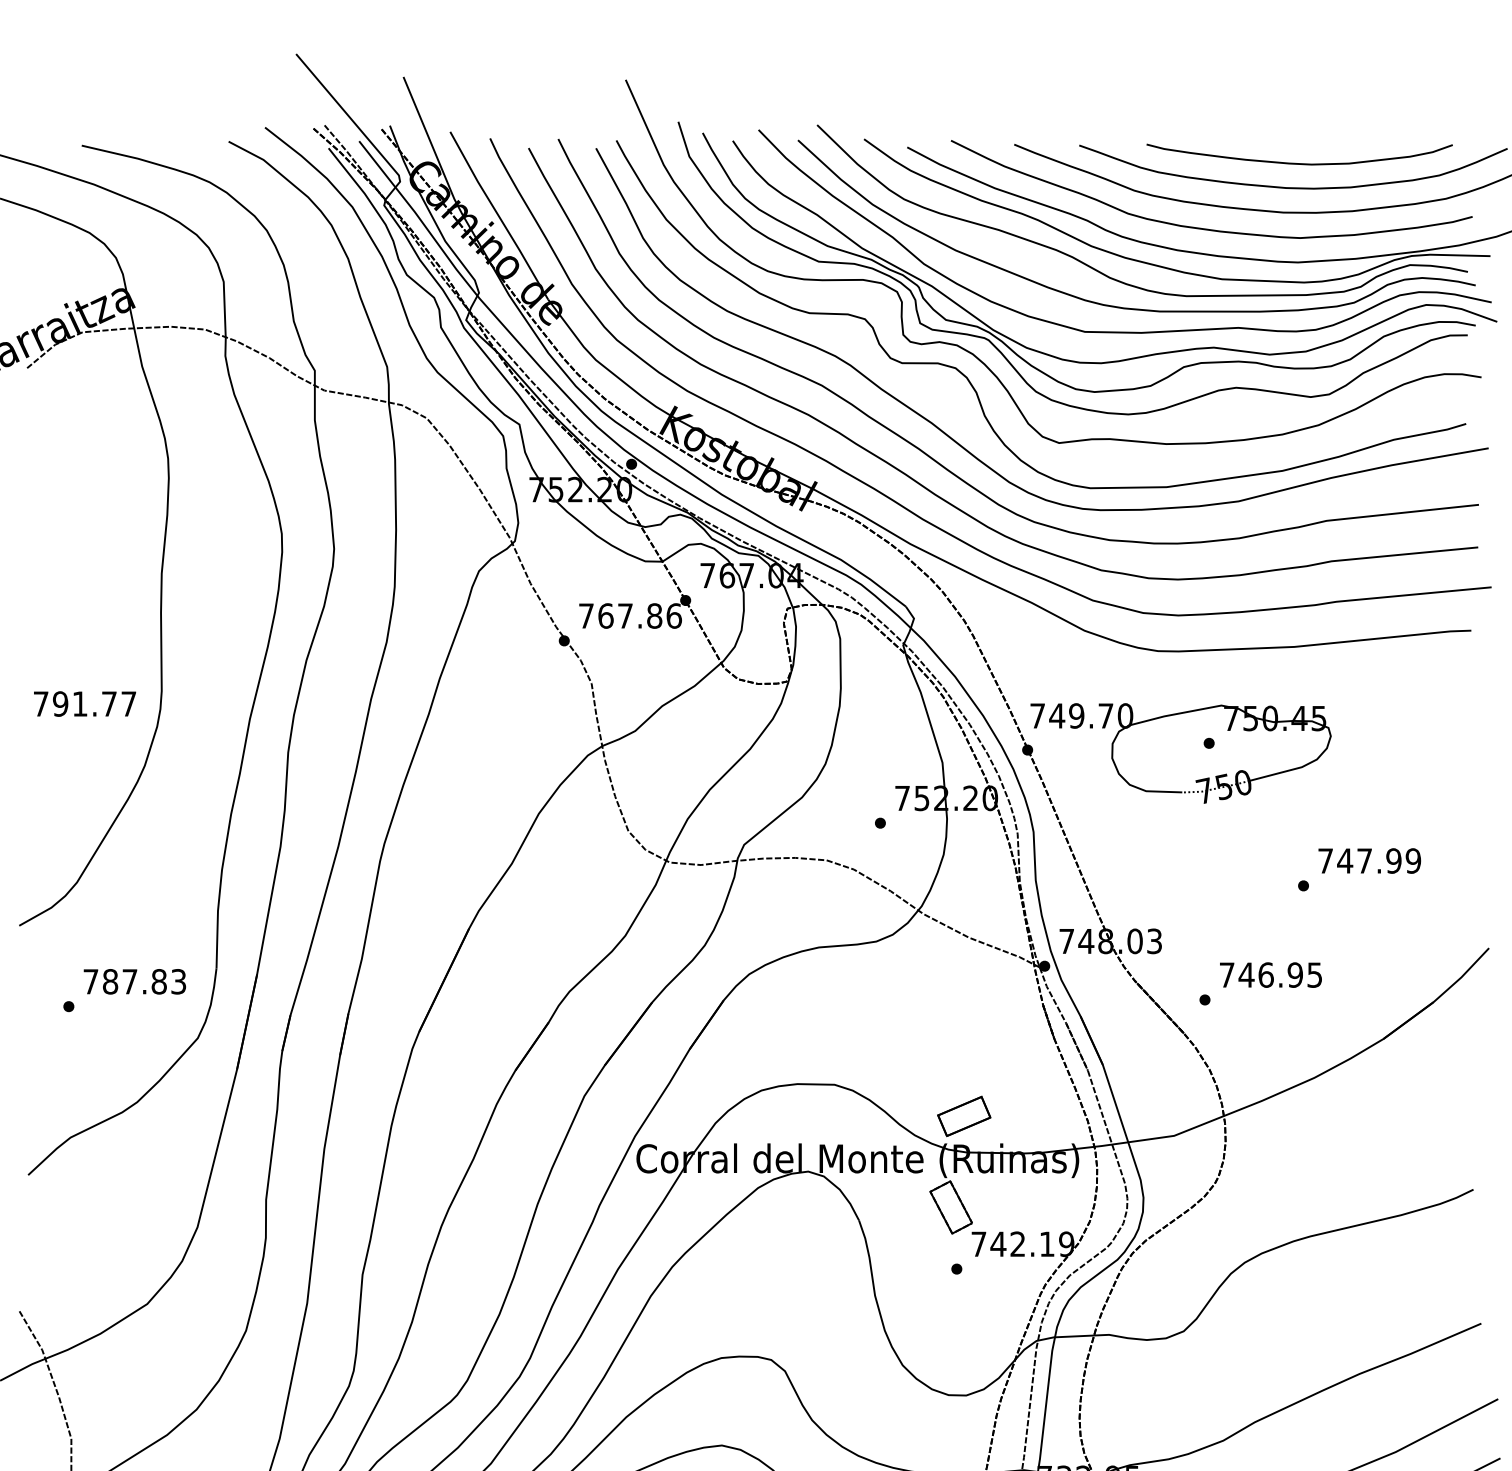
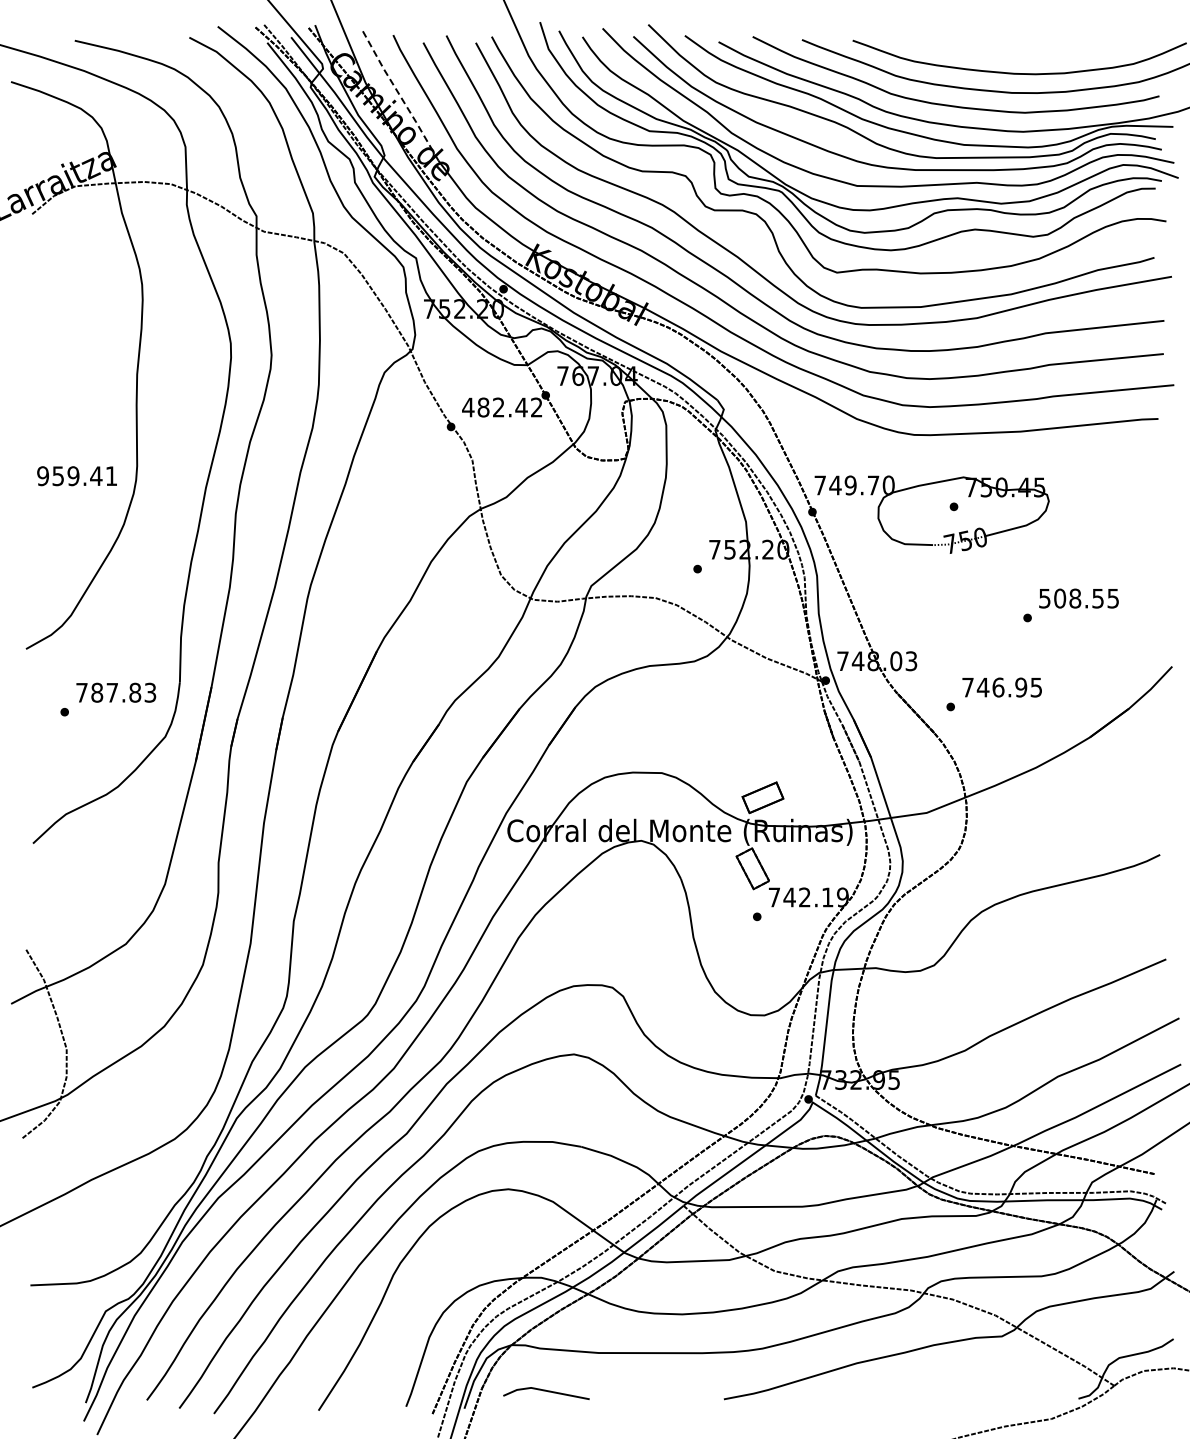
curve: (1299, 163) -> (1024, 54), removed
line: (498, 215) -> (399, 95), solid -> dashed
text: (630, 615) -> (502, 407), 767.86 -> 482.42
text: (85, 704) -> (77, 476), 791.77 -> 959.41
text: (1370, 860) -> (1079, 598), 747.99 -> 508.55

